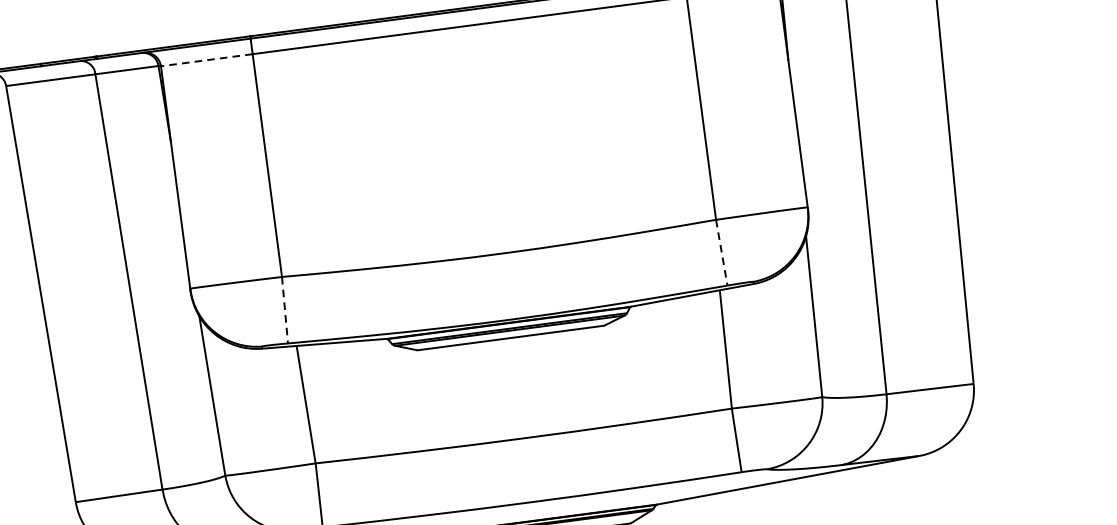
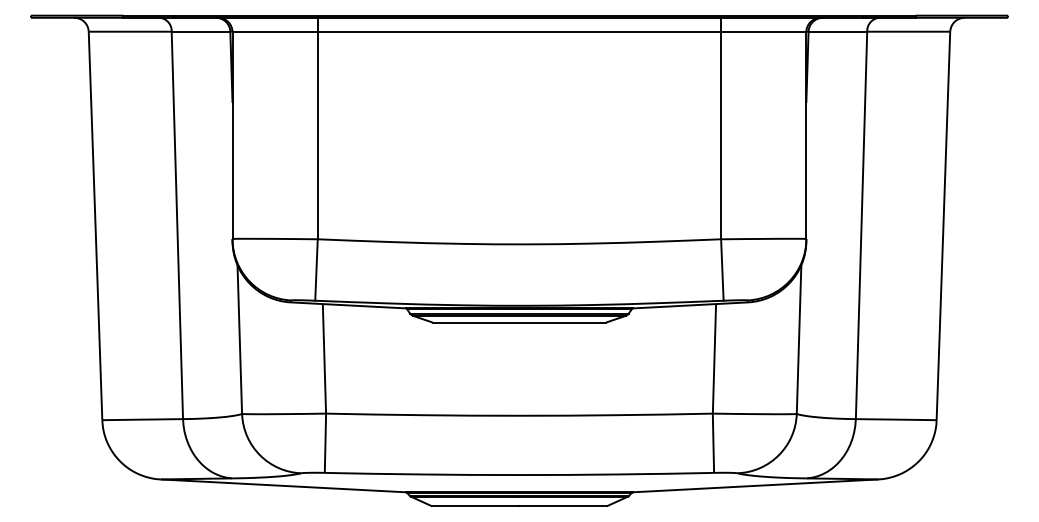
line: (207, 60) -> (275, 32), dashed -> solid
line: (721, 253) -> (722, 270), dashed -> solid
line: (285, 310) -> (316, 270), dashed -> solid

